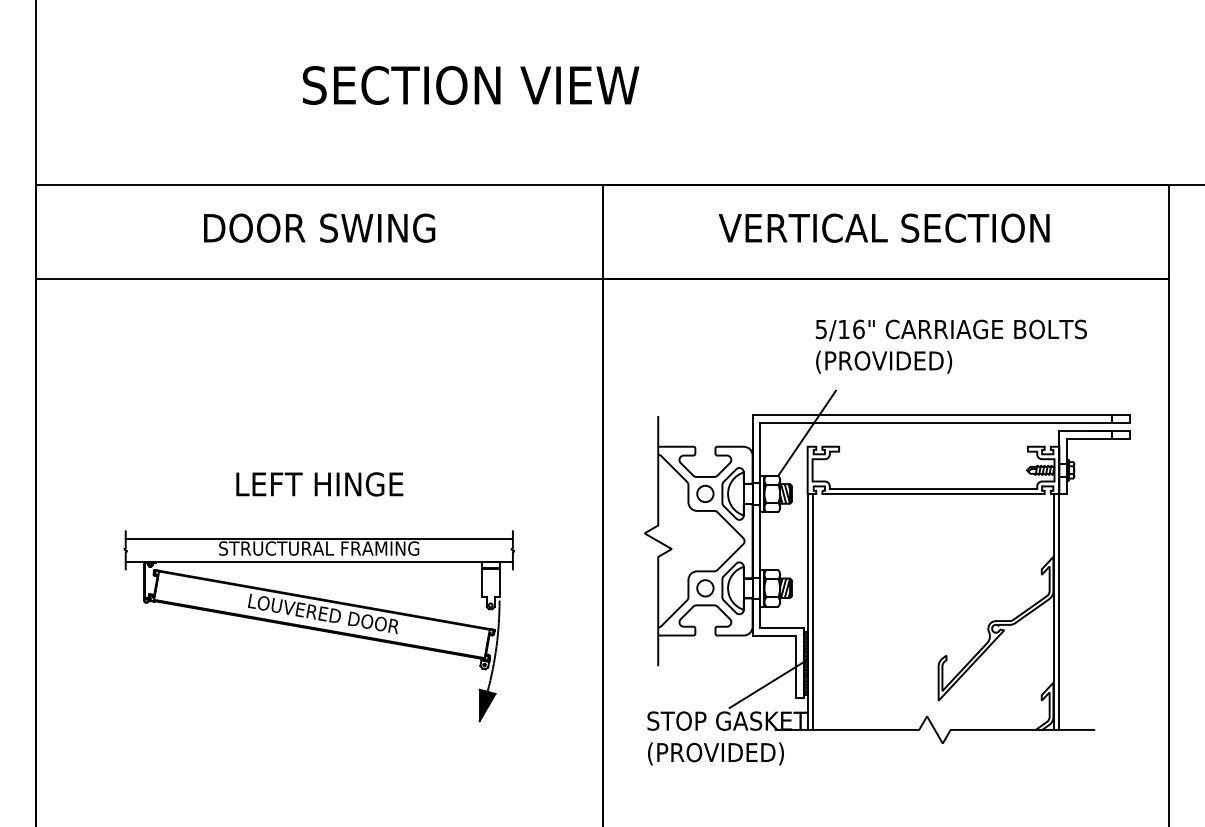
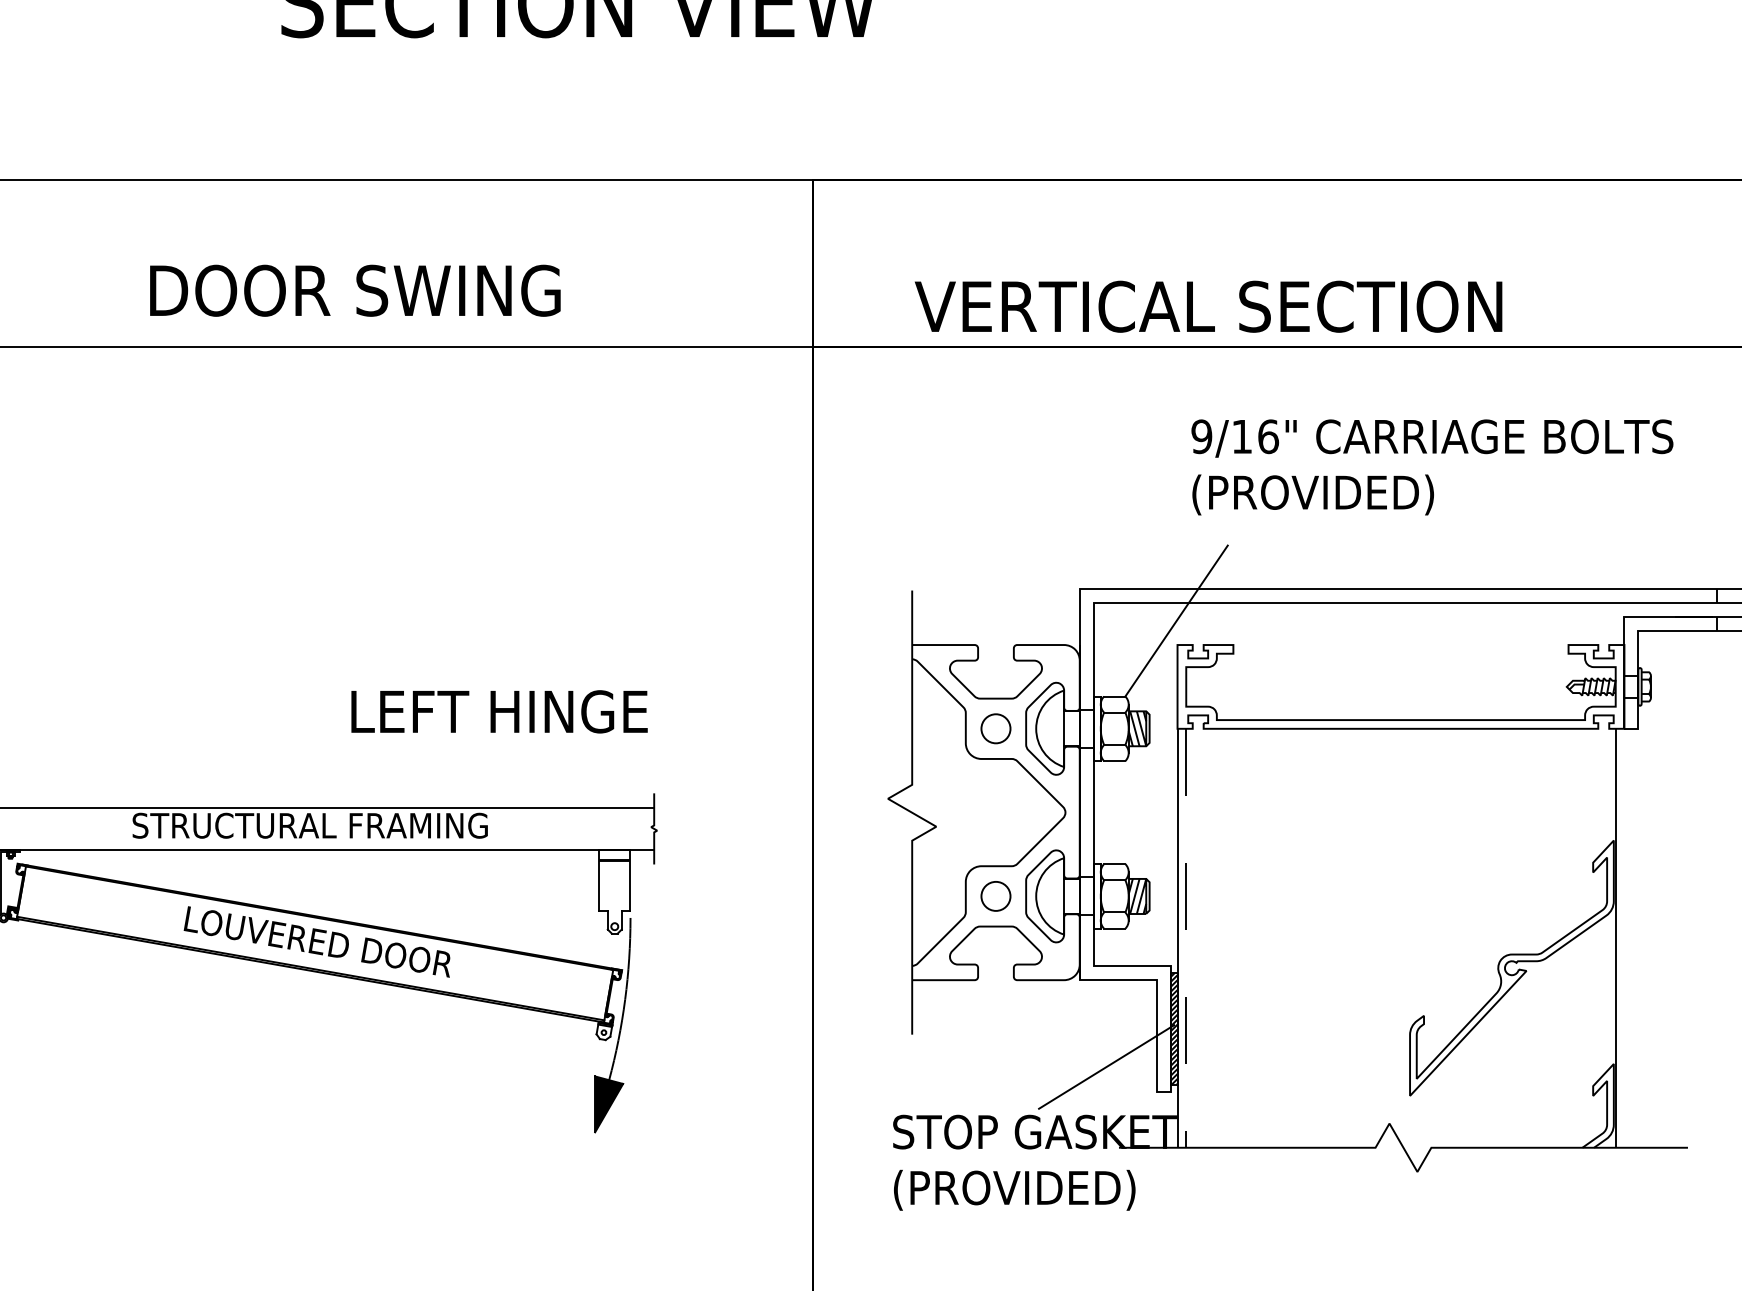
text: (319, 227) -> (355, 289), moved
text: (883, 227) -> (1207, 305), moved
text: (821, 328) -> (1202, 435), 5/16" -> 9/16"
text: (319, 484) -> (499, 712), moved
line: (812, 611) -> (1186, 937), solid -> dashed
line: (1059, 611) -> (1624, 937), removed

